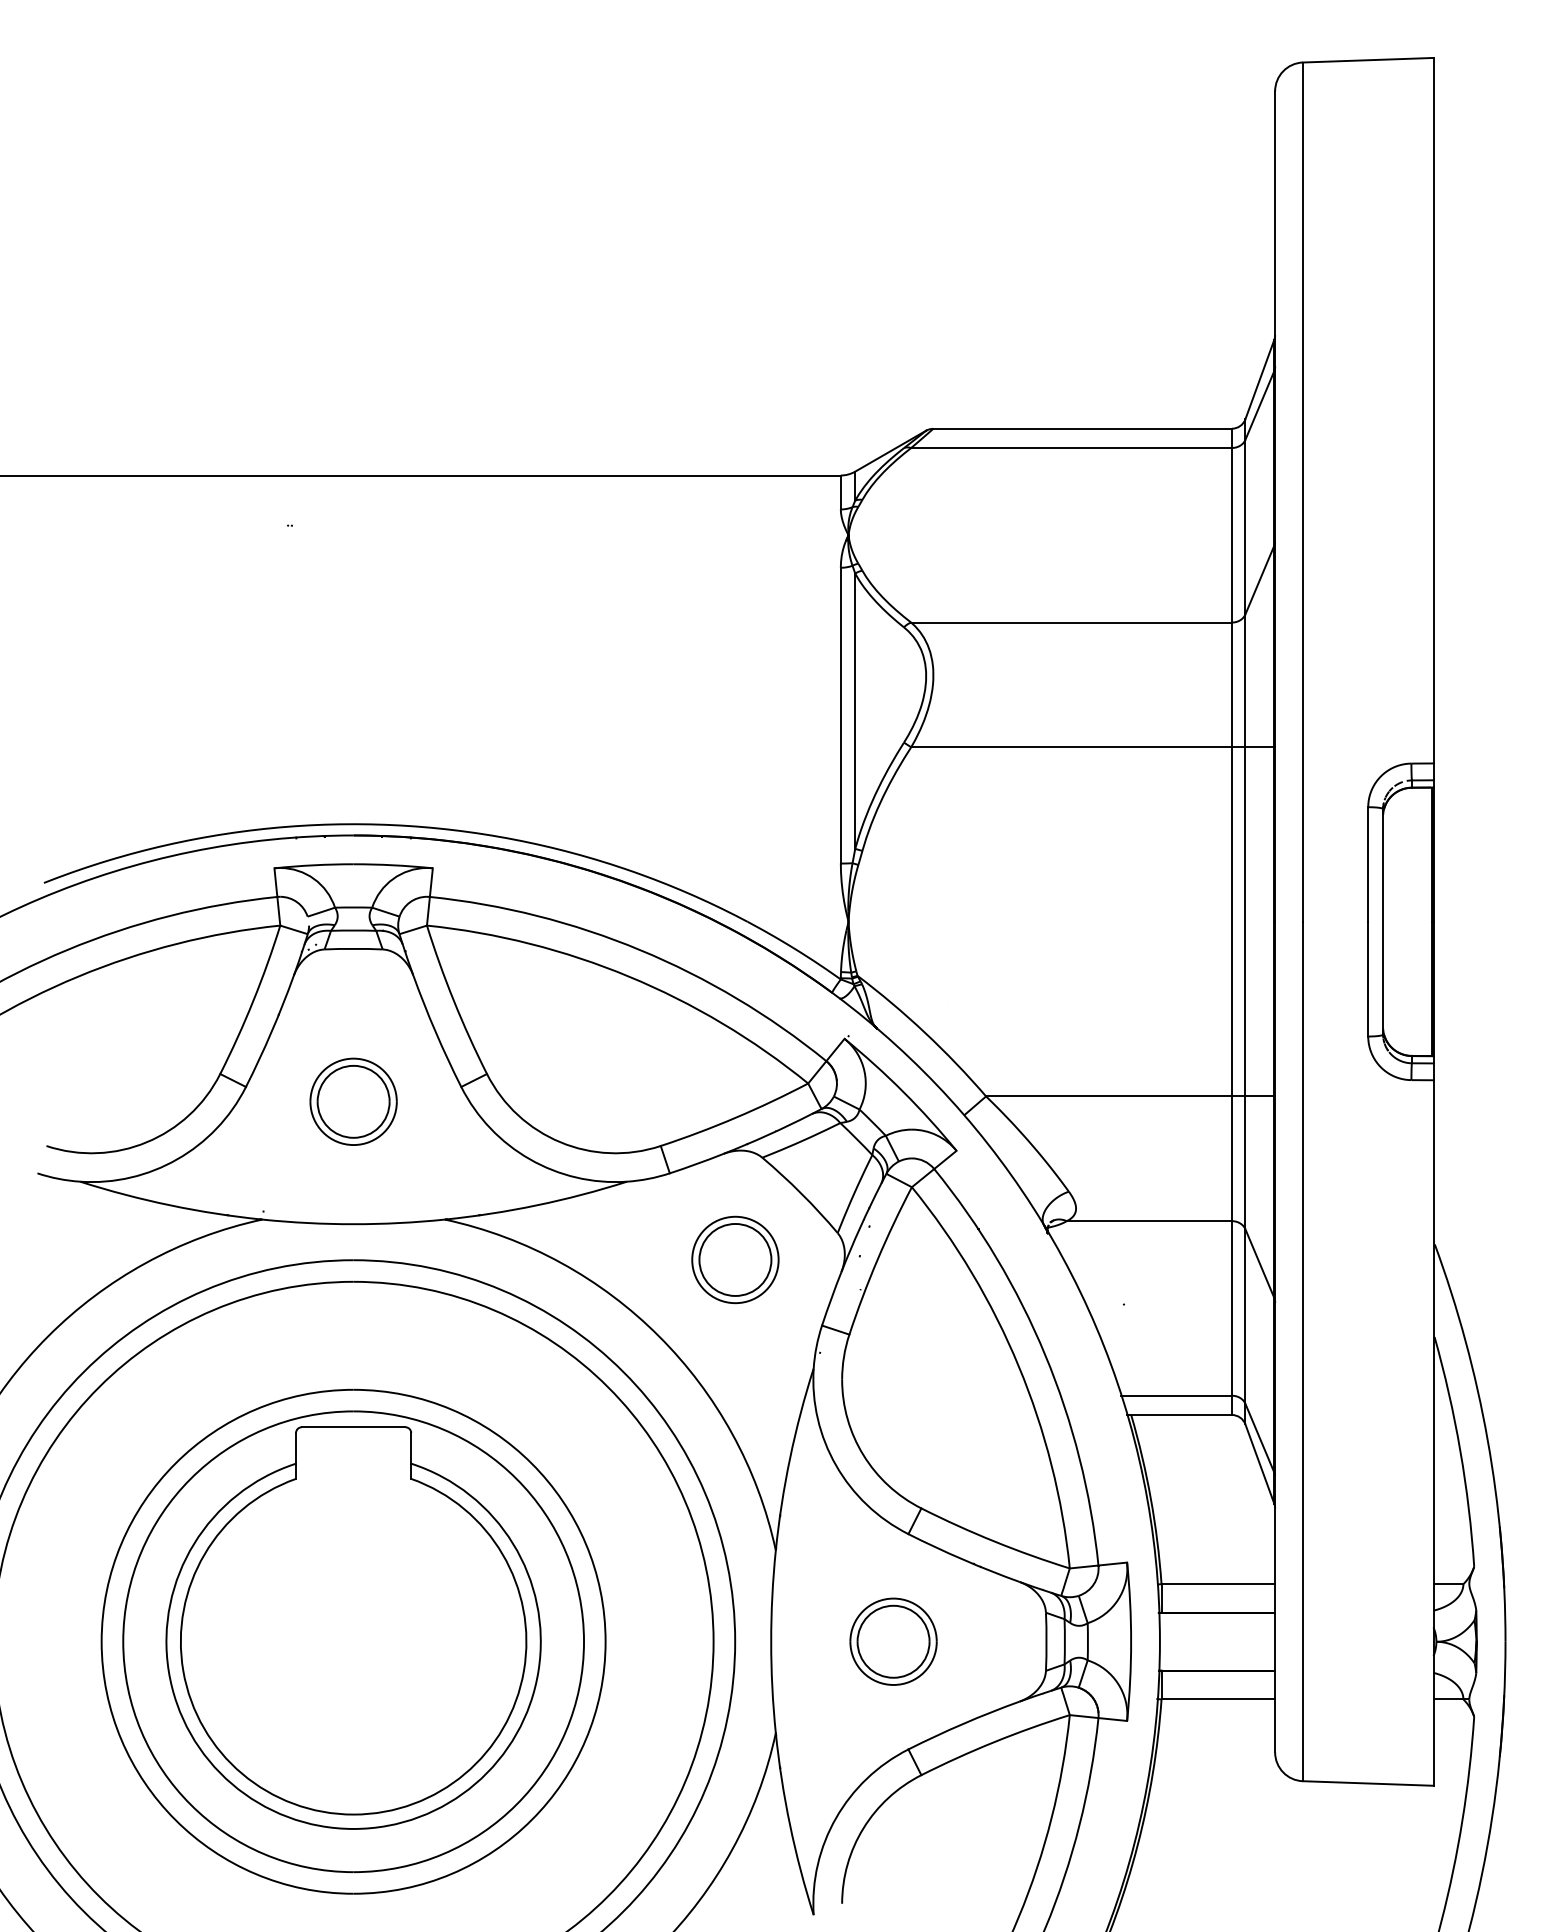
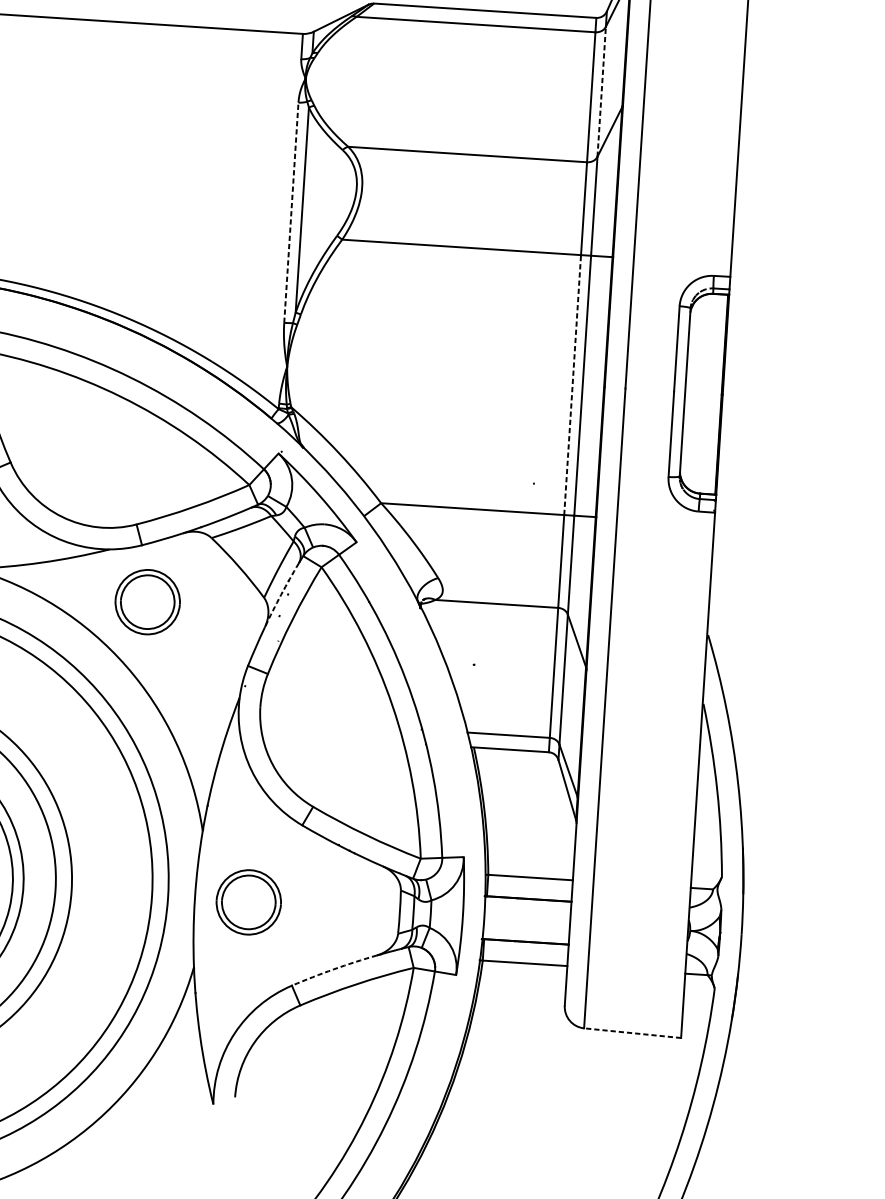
line: (1245, 526) -> (601, 91), solid -> dashed
line: (840, 715) -> (291, 212), solid -> dashed
line: (1231, 921) -> (572, 384), solid -> dashed
arc: (860, 1227) -> (281, 594), solid -> dashed
part: (735, 1259) -> (147, 601), moved
part: (893, 1641) -> (248, 902), moved
arc: (963, 1723) -> (334, 969), solid -> dashed
line: (1367, 1783) -> (632, 1033), solid -> dashed

